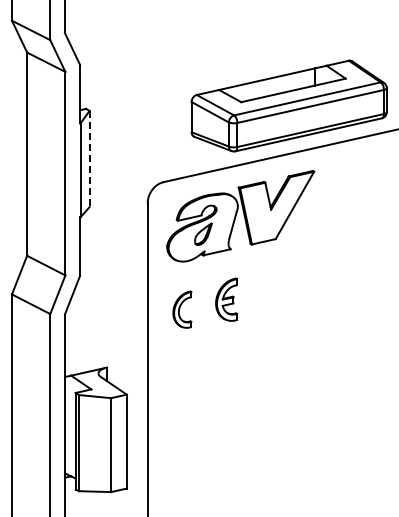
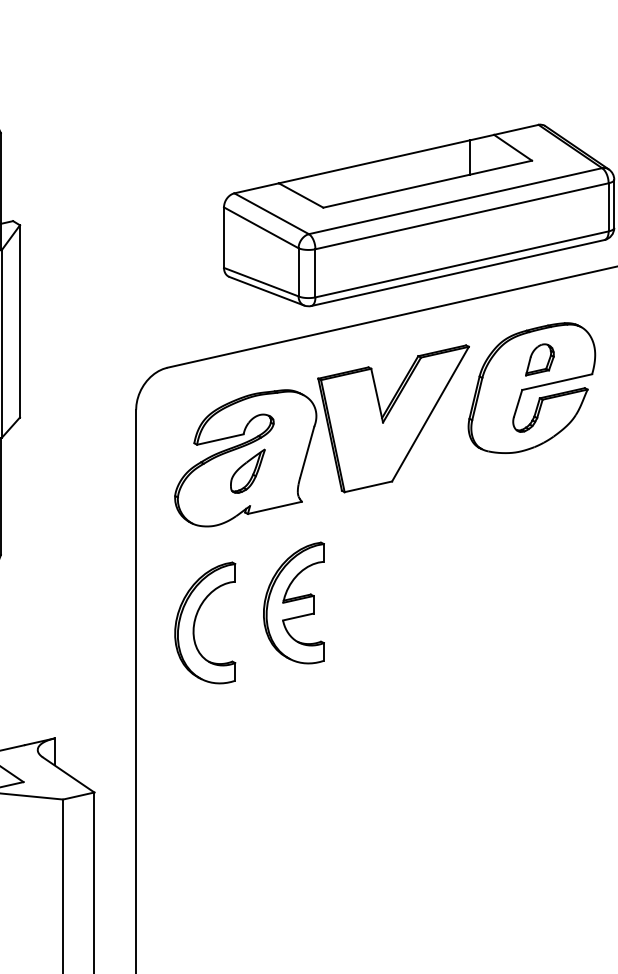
line: (89, 159) -> (19, 322), dashed -> solid
part: (345, 192) -> (531, 388), added
part: (226, 299) -> (293, 602), size x1.43
part: (182, 309) -> (205, 622), size x1.67

